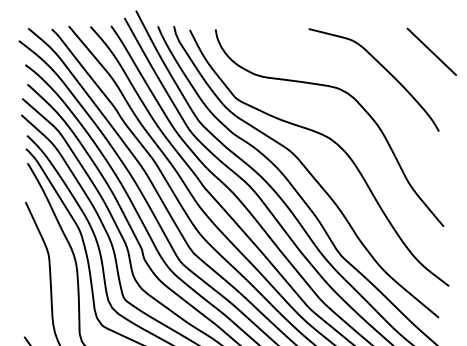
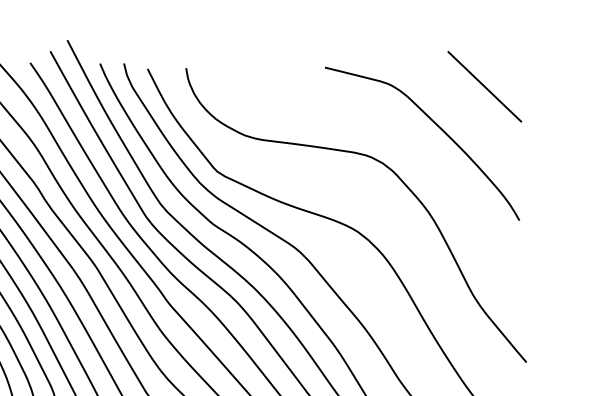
line: (431, 51) -> (484, 86), moved

